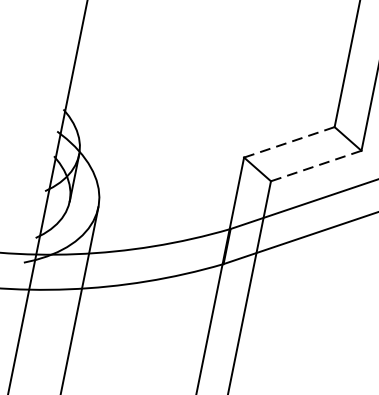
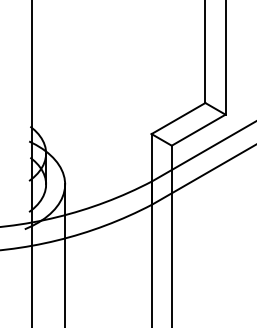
line: (289, 142) -> (178, 118), dashed -> solid
line: (315, 166) -> (198, 130), dashed -> solid

